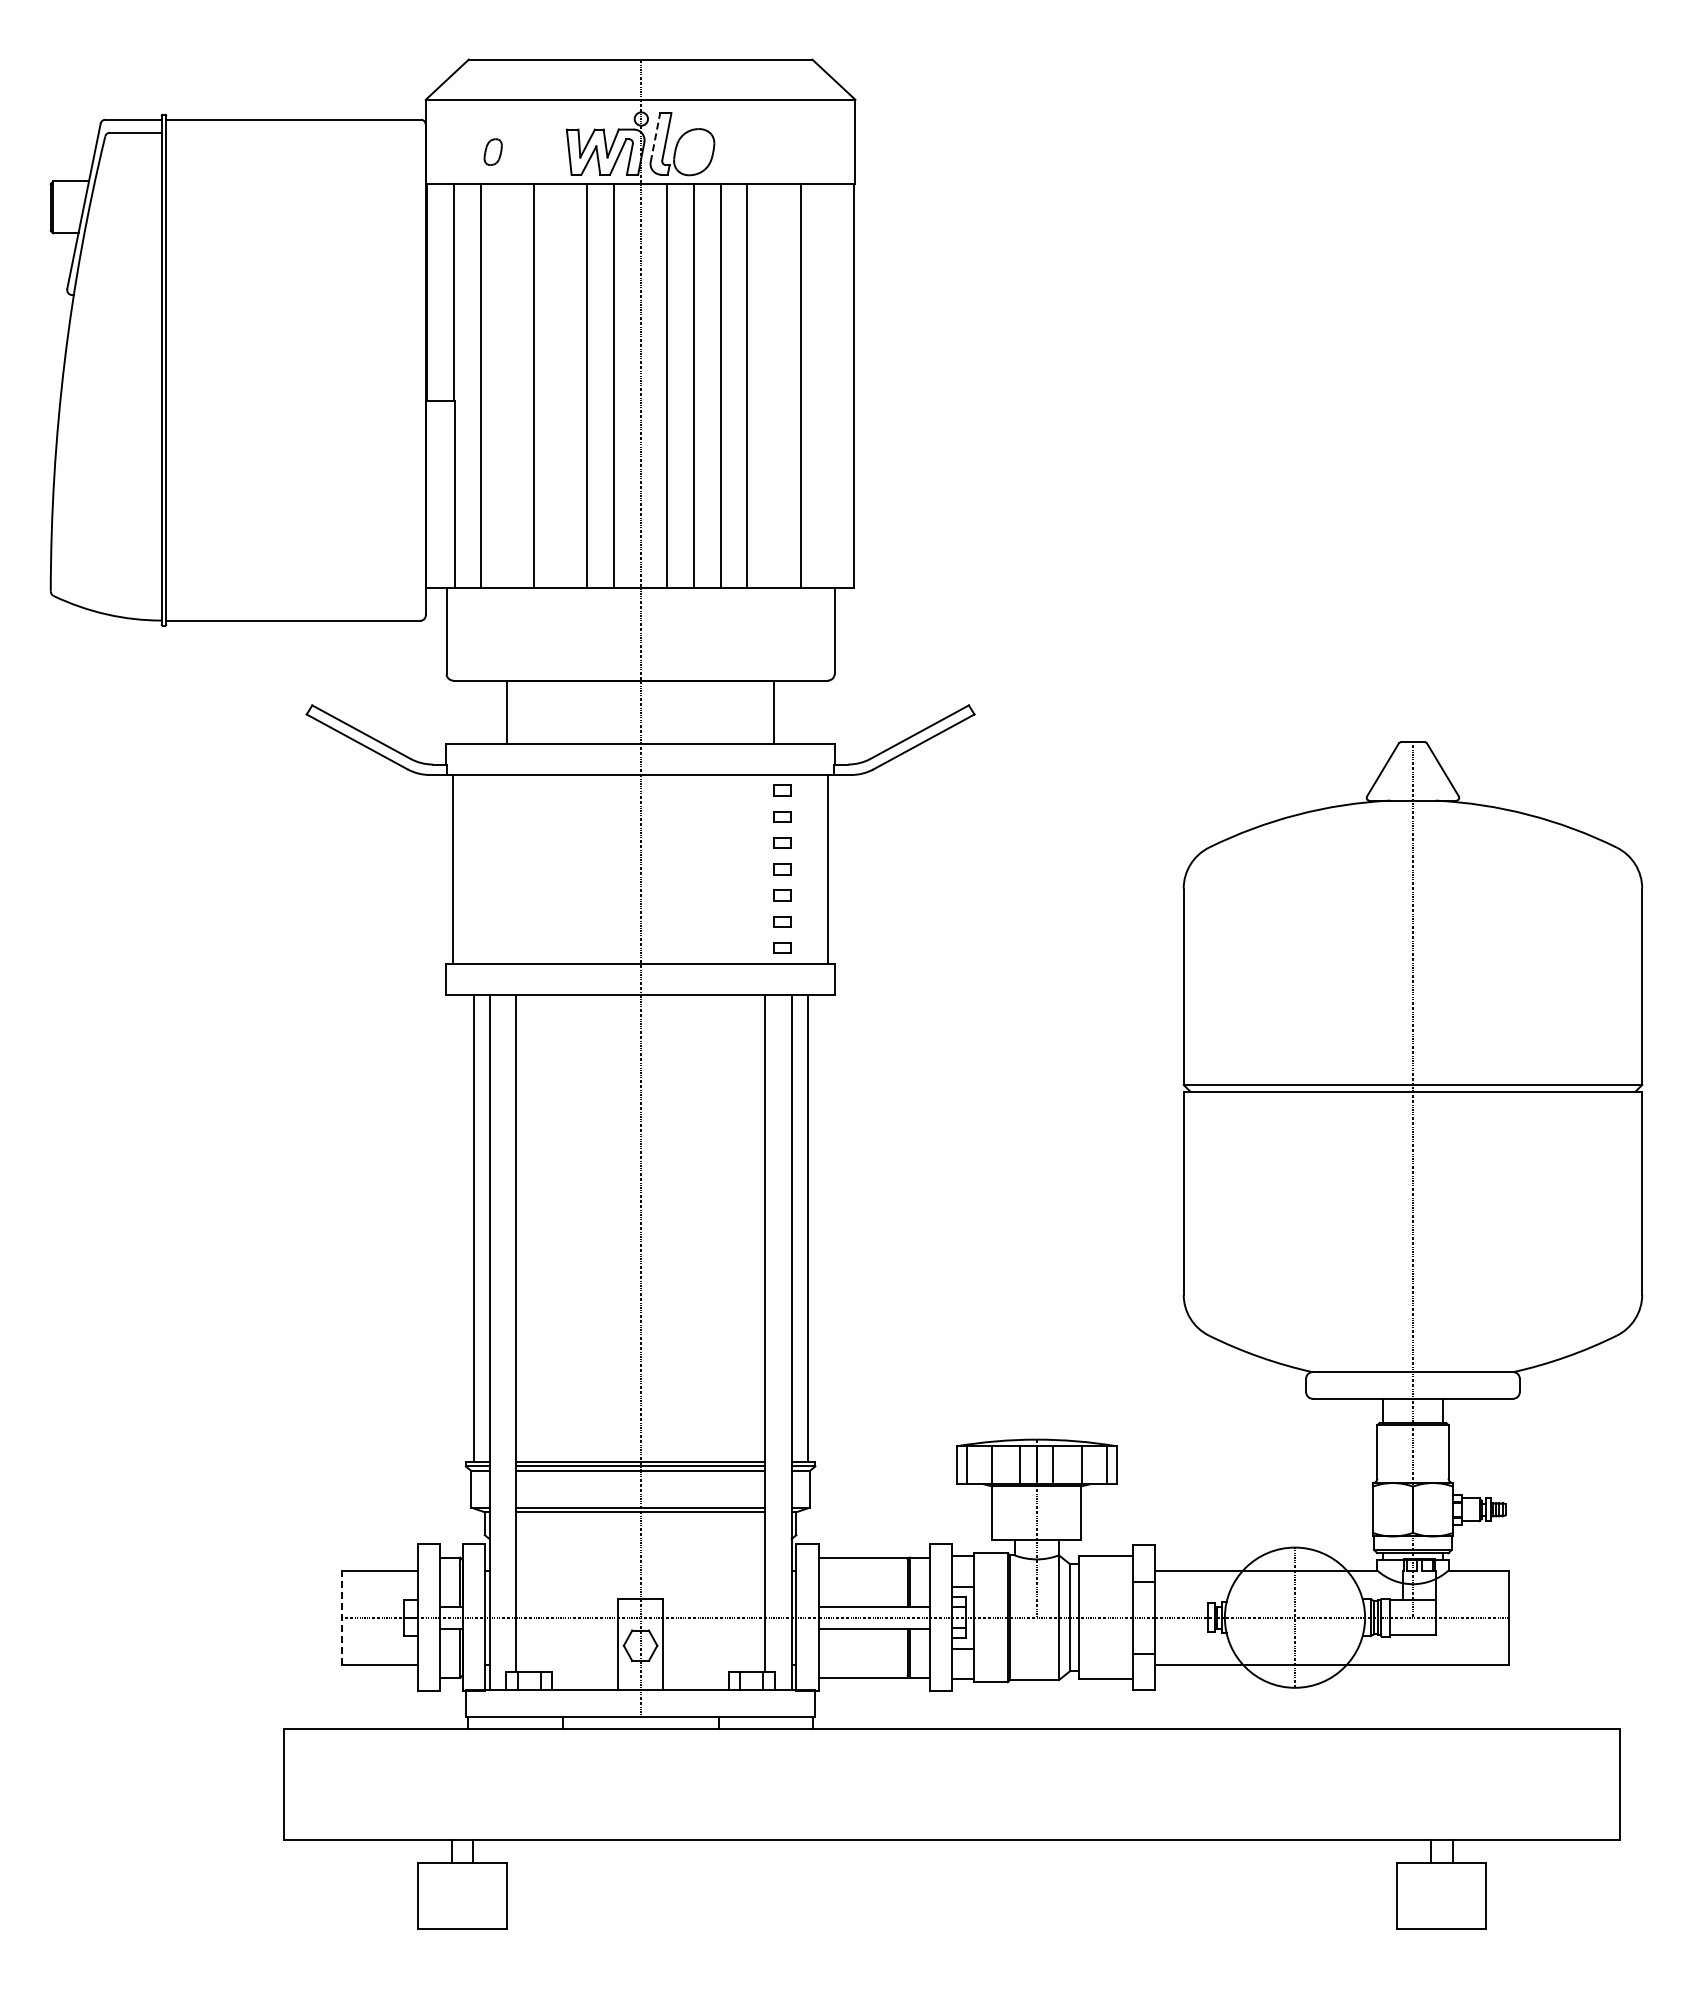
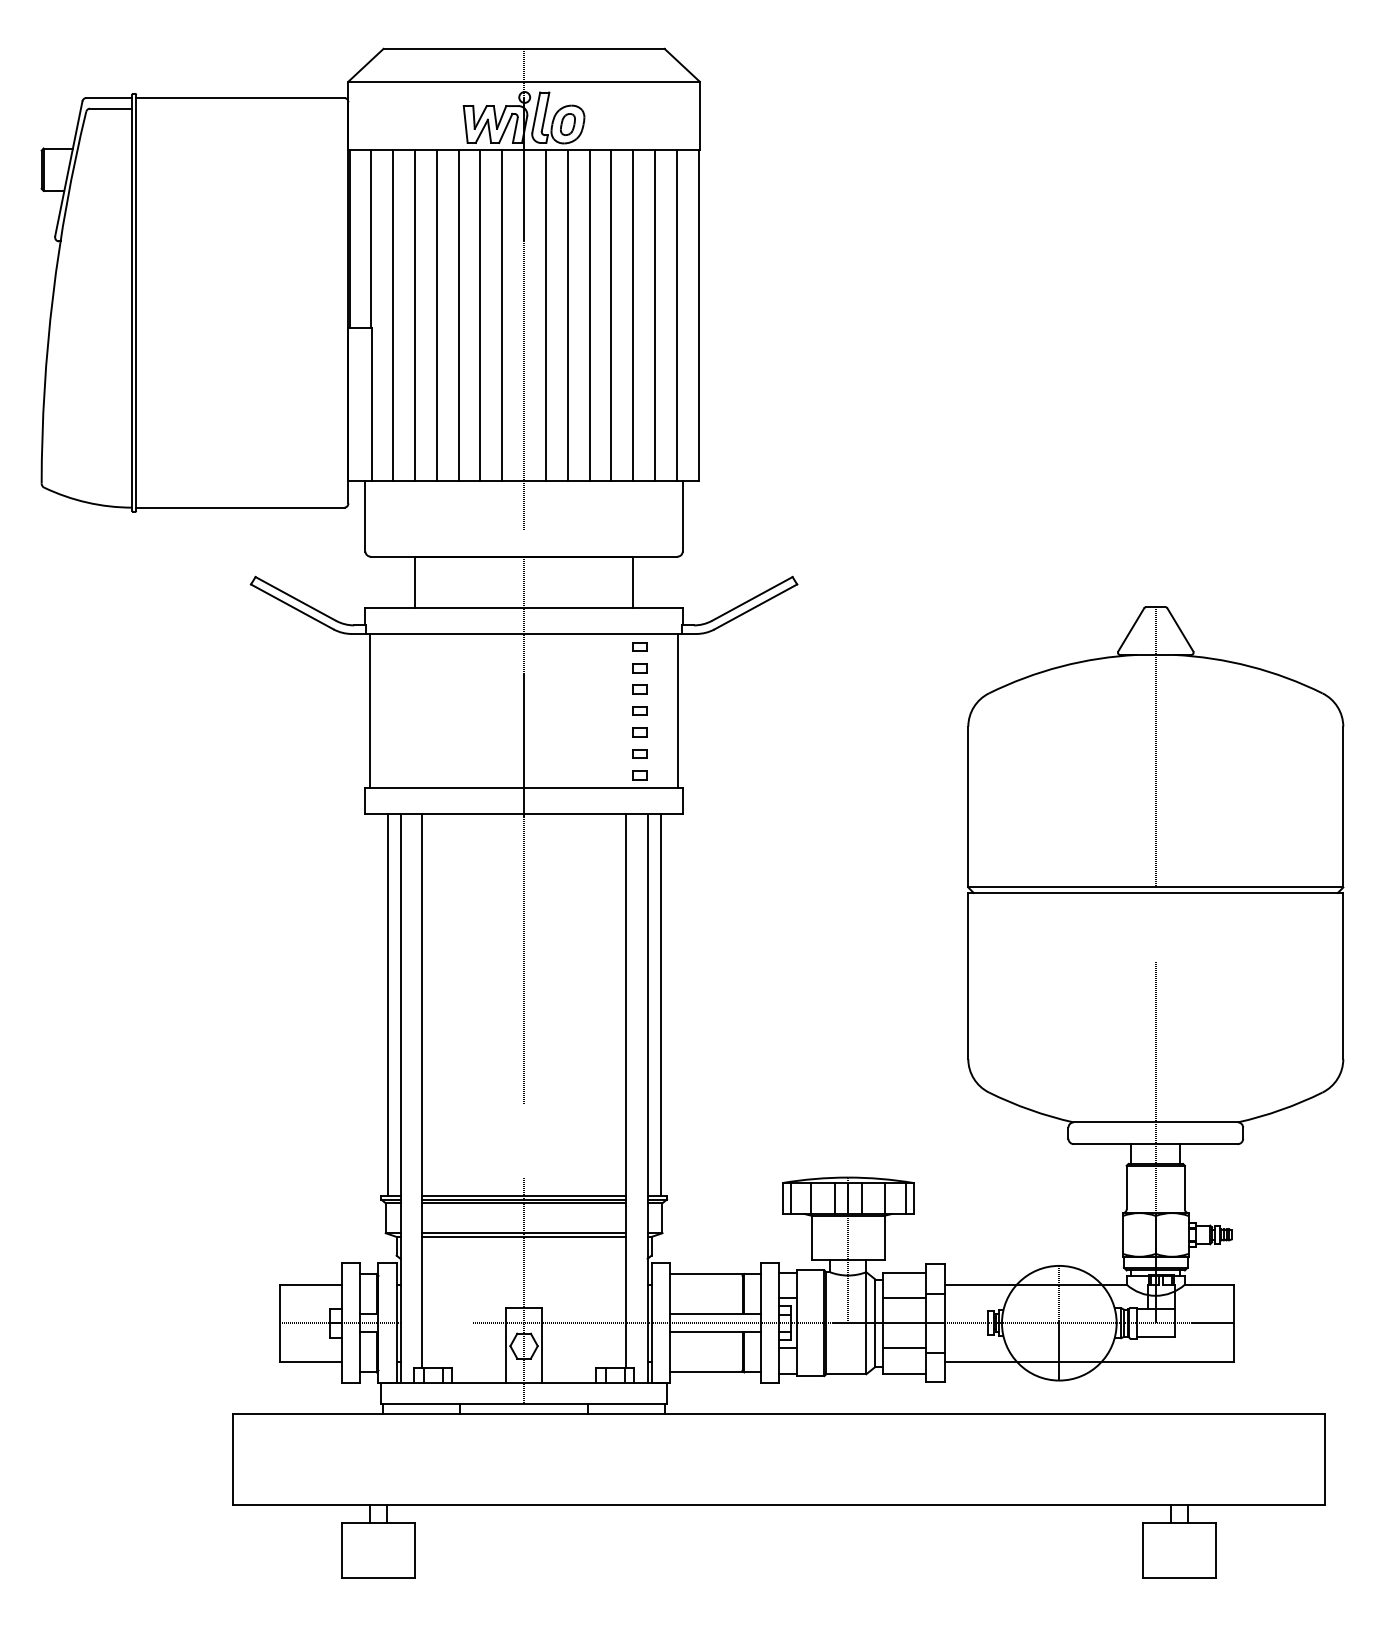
line: (655, 137) -> (536, 112), dashed -> solid
part: (492, 151) -> (567, 124), moved
line: (507, 385) -> (415, 315), added
line: (560, 385) -> (458, 315), added
line: (773, 385) -> (632, 315), added
line: (827, 385) -> (676, 315), added
line: (1105, 1586) -> (904, 1297), added
line: (342, 1617) -> (280, 1323), dashed -> solid
line: (1105, 1648) -> (904, 1348), added

